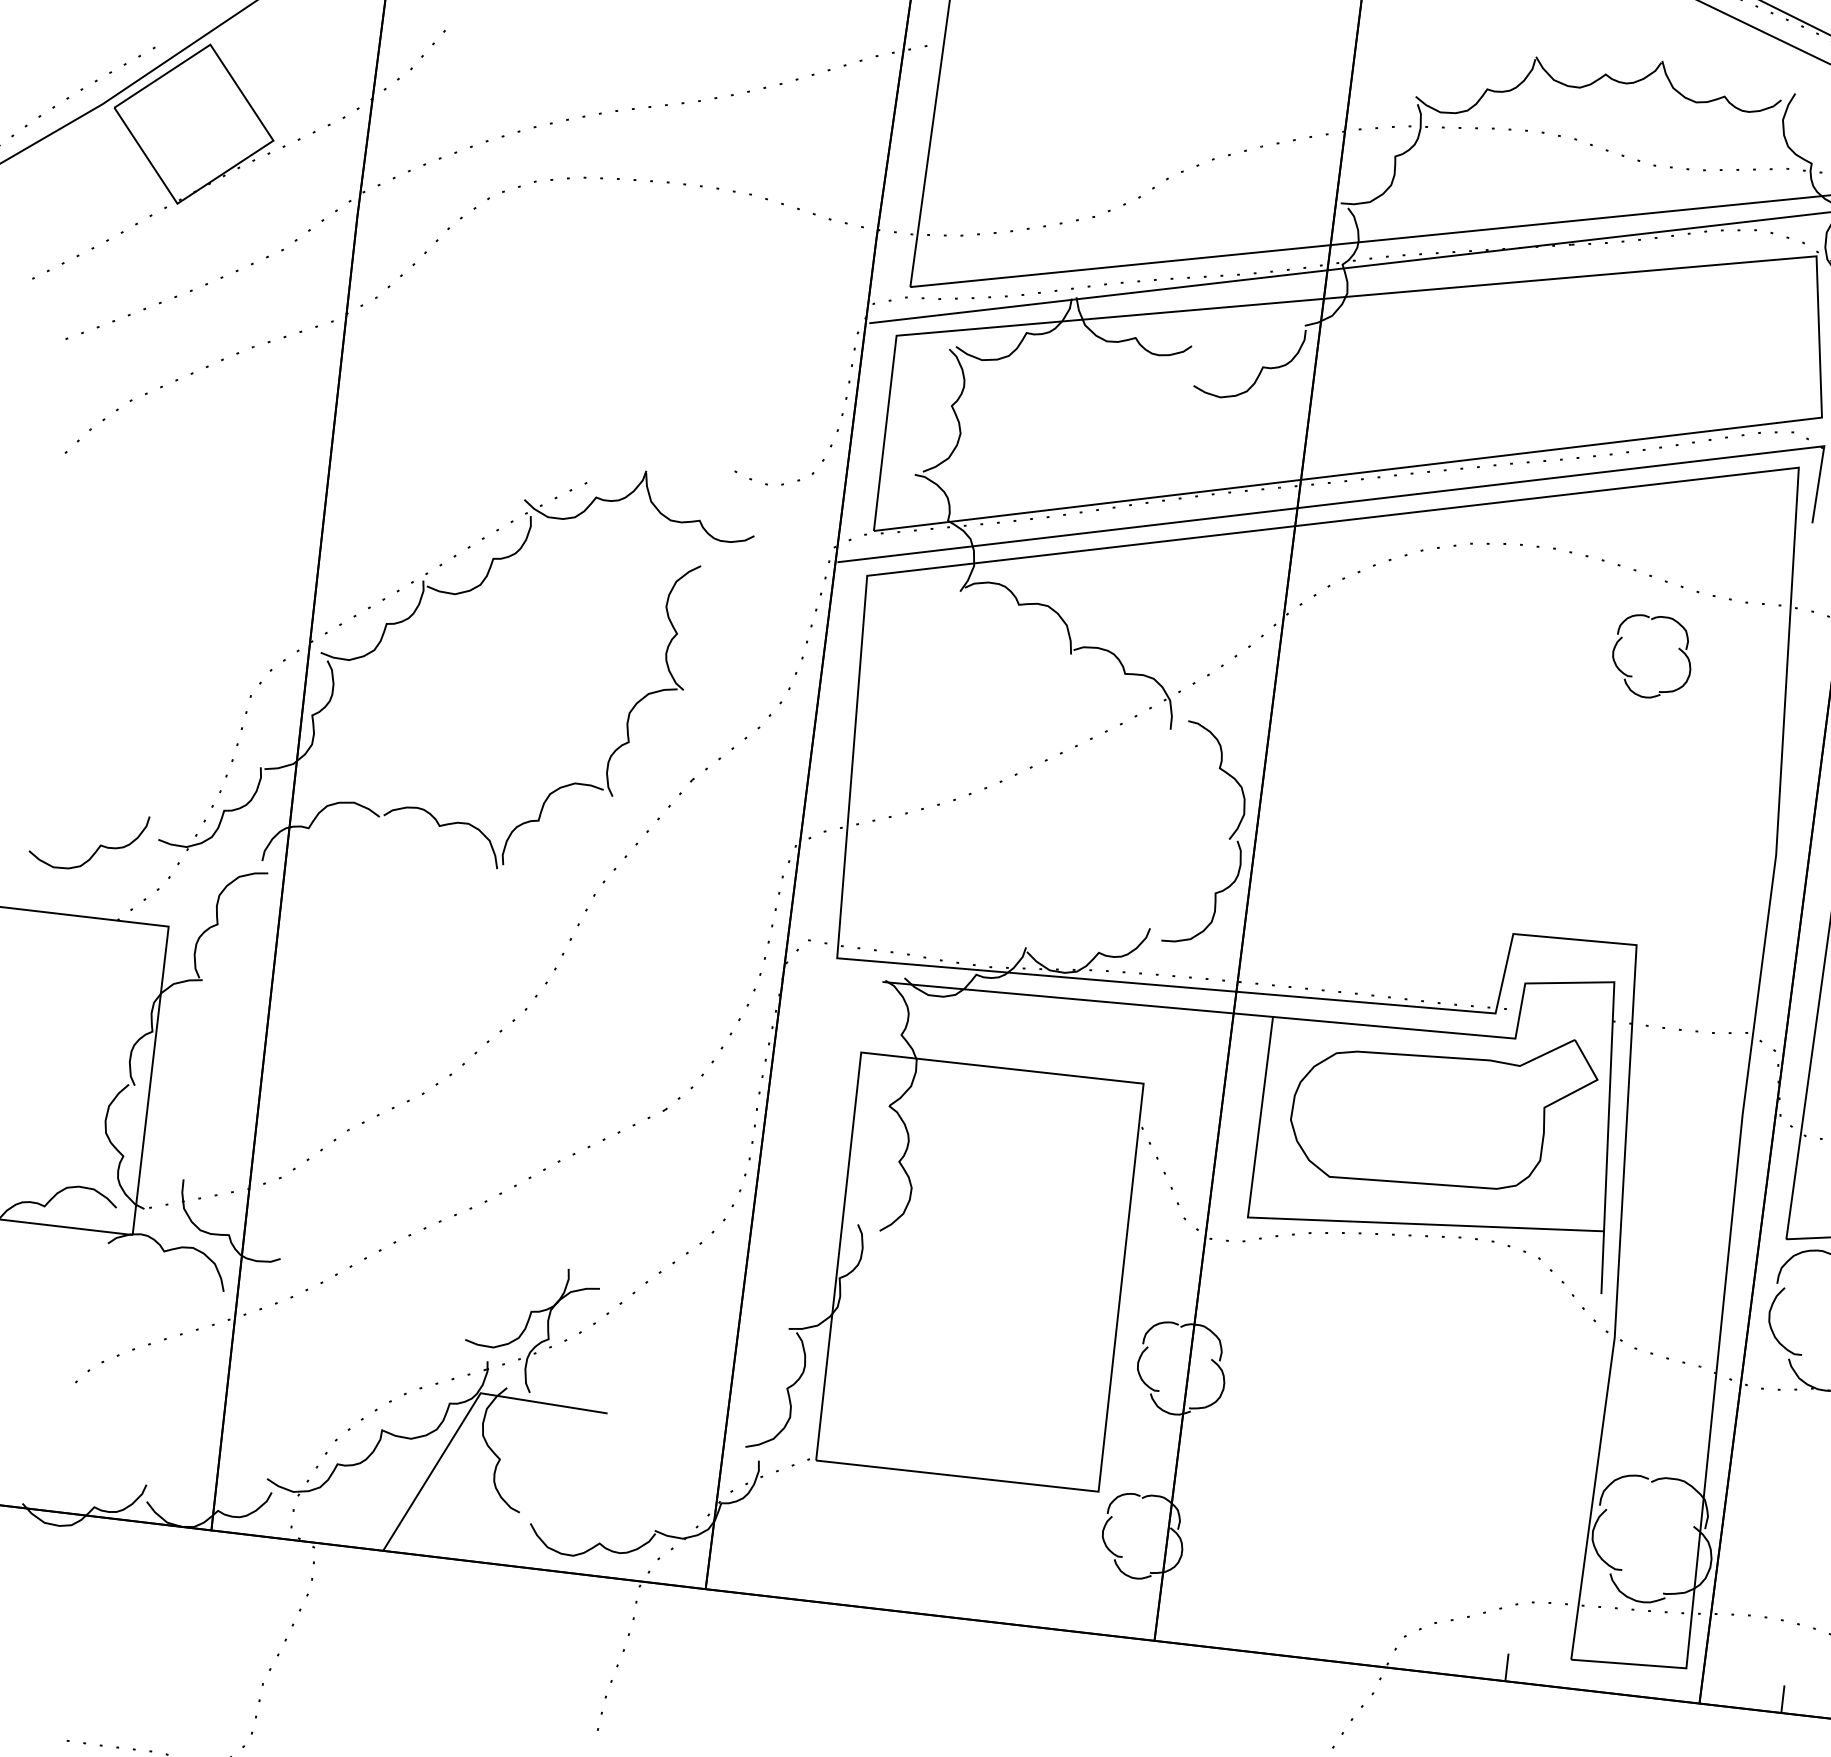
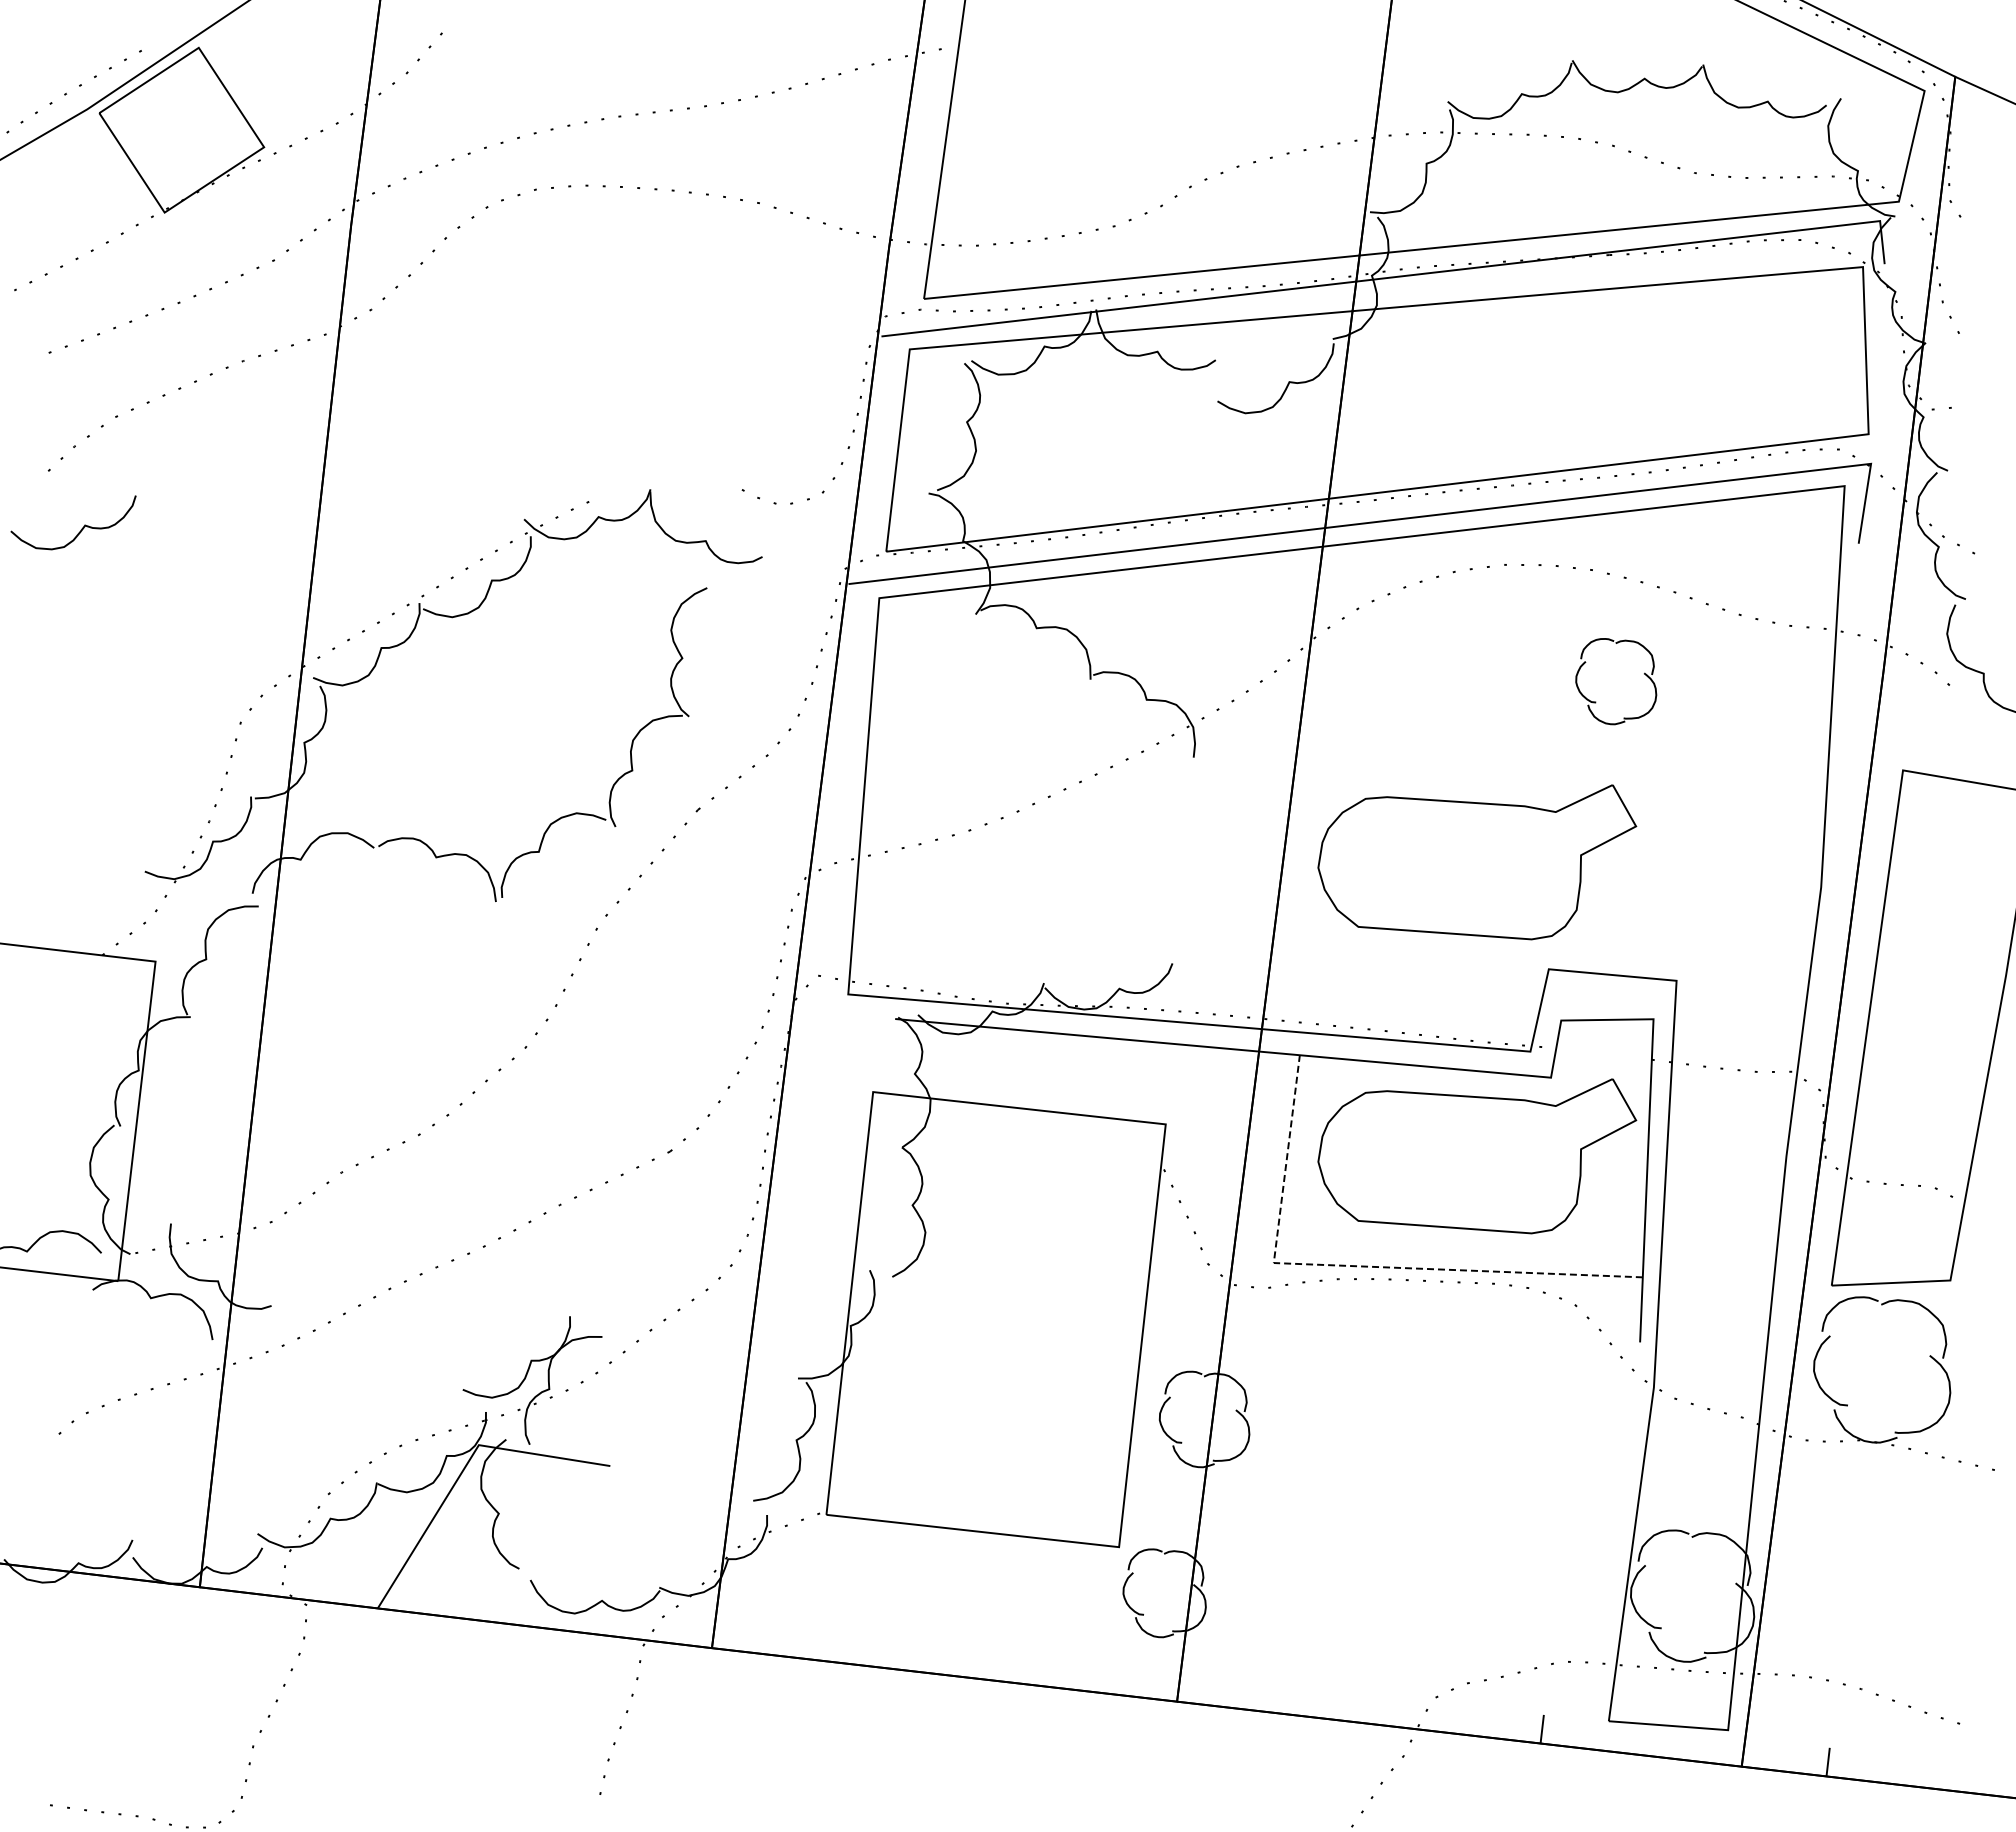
part: (1632, 675) -> (1596, 701), moved
part: (1444, 830) -> (1477, 862), added
part: (1229, 837) -> (1254, 869), removed
curve: (97, 848) -> (81, 528), moved
line: (1323, 1220) -> (1352, 1266), solid -> dashed

